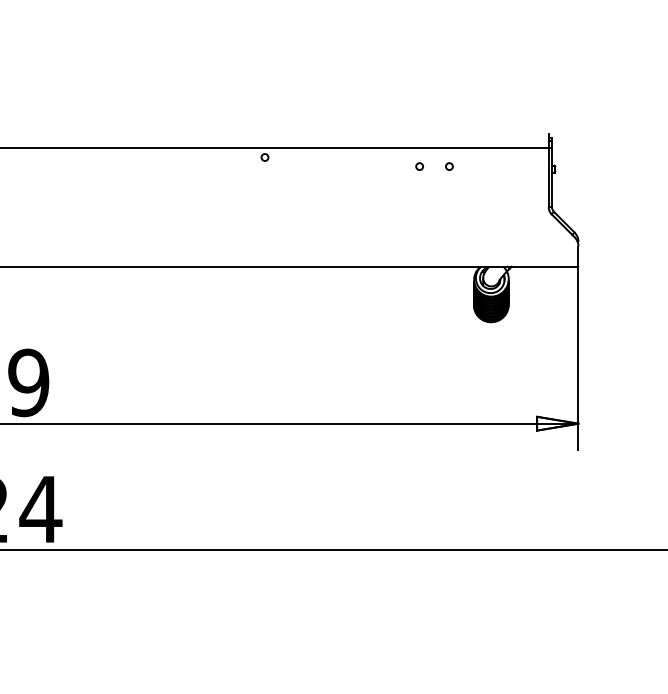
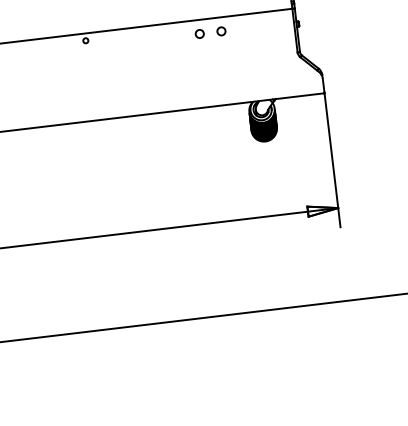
circle: (419, 166) -> (199, 33), size x1.6
circle: (449, 166) -> (221, 31), size x1.6

